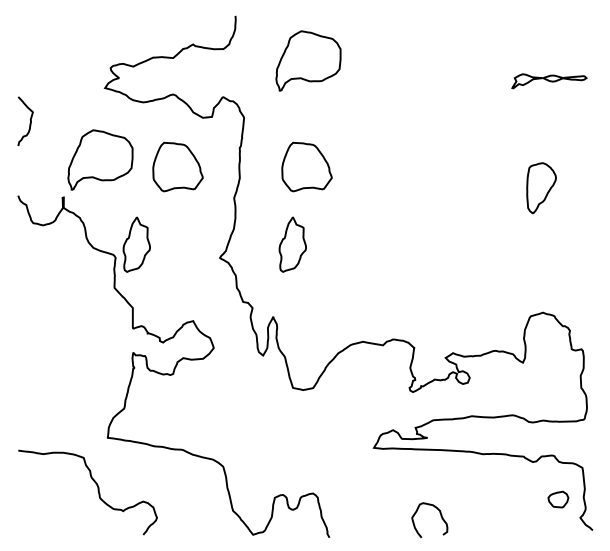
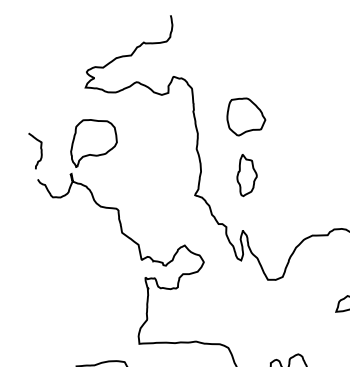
part: (308, 60) -> (230, 37), removed
curve: (29, 119) -> (40, 148), moved
part: (177, 166) -> (150, 134), removed
part: (136, 244) -> (131, 197), removed

